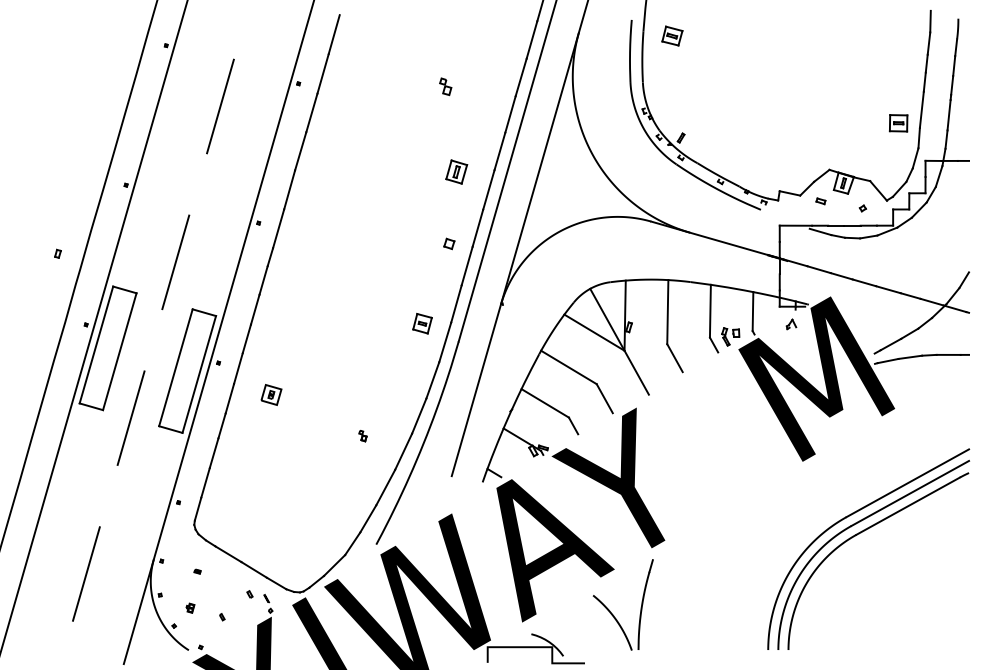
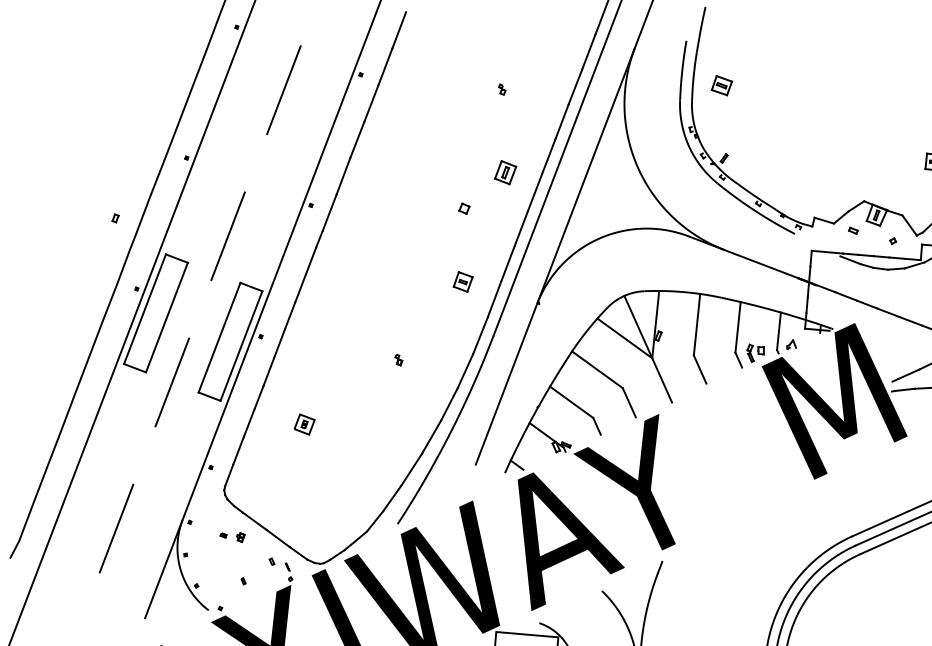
part: (672, 35) -> (722, 85), moved
part: (445, 86) -> (501, 89), size x0.62
part: (449, 243) -> (464, 208), moved
part: (422, 323) -> (463, 281), moved
part: (791, 324) -> (791, 344), moved
part: (271, 394) -> (304, 424), moved
part: (362, 436) -> (398, 360), moved
part: (190, 607) -> (240, 536), moved

